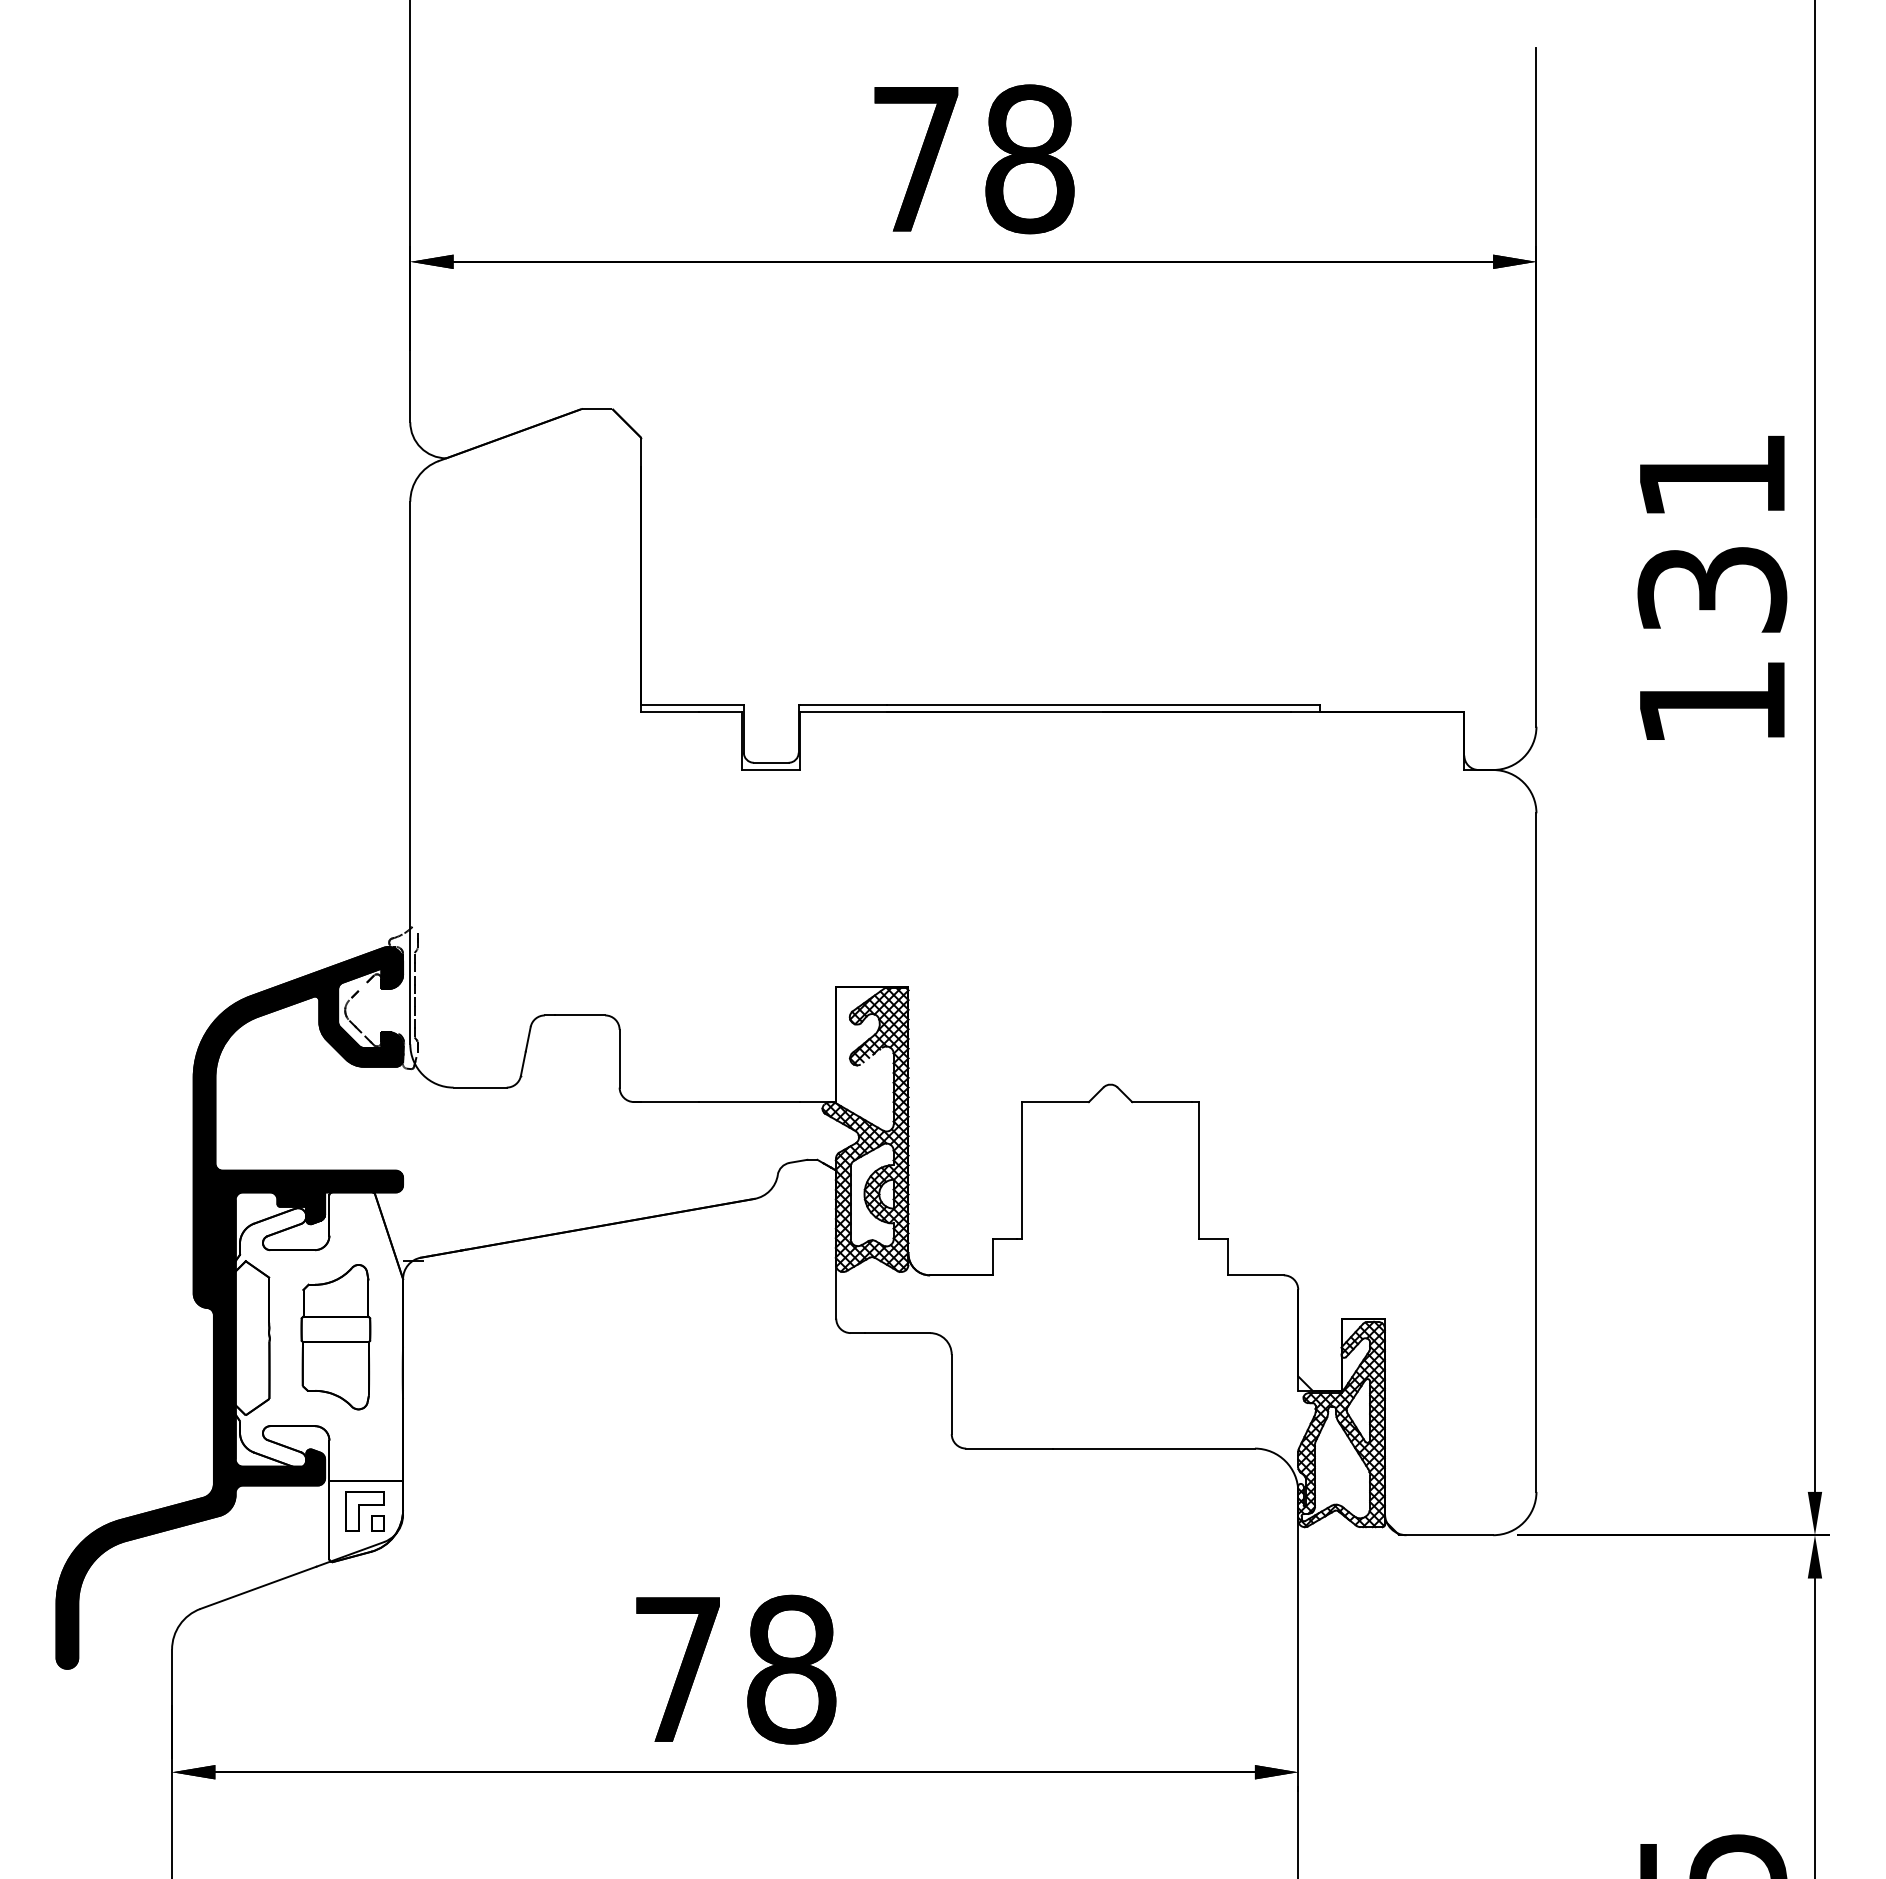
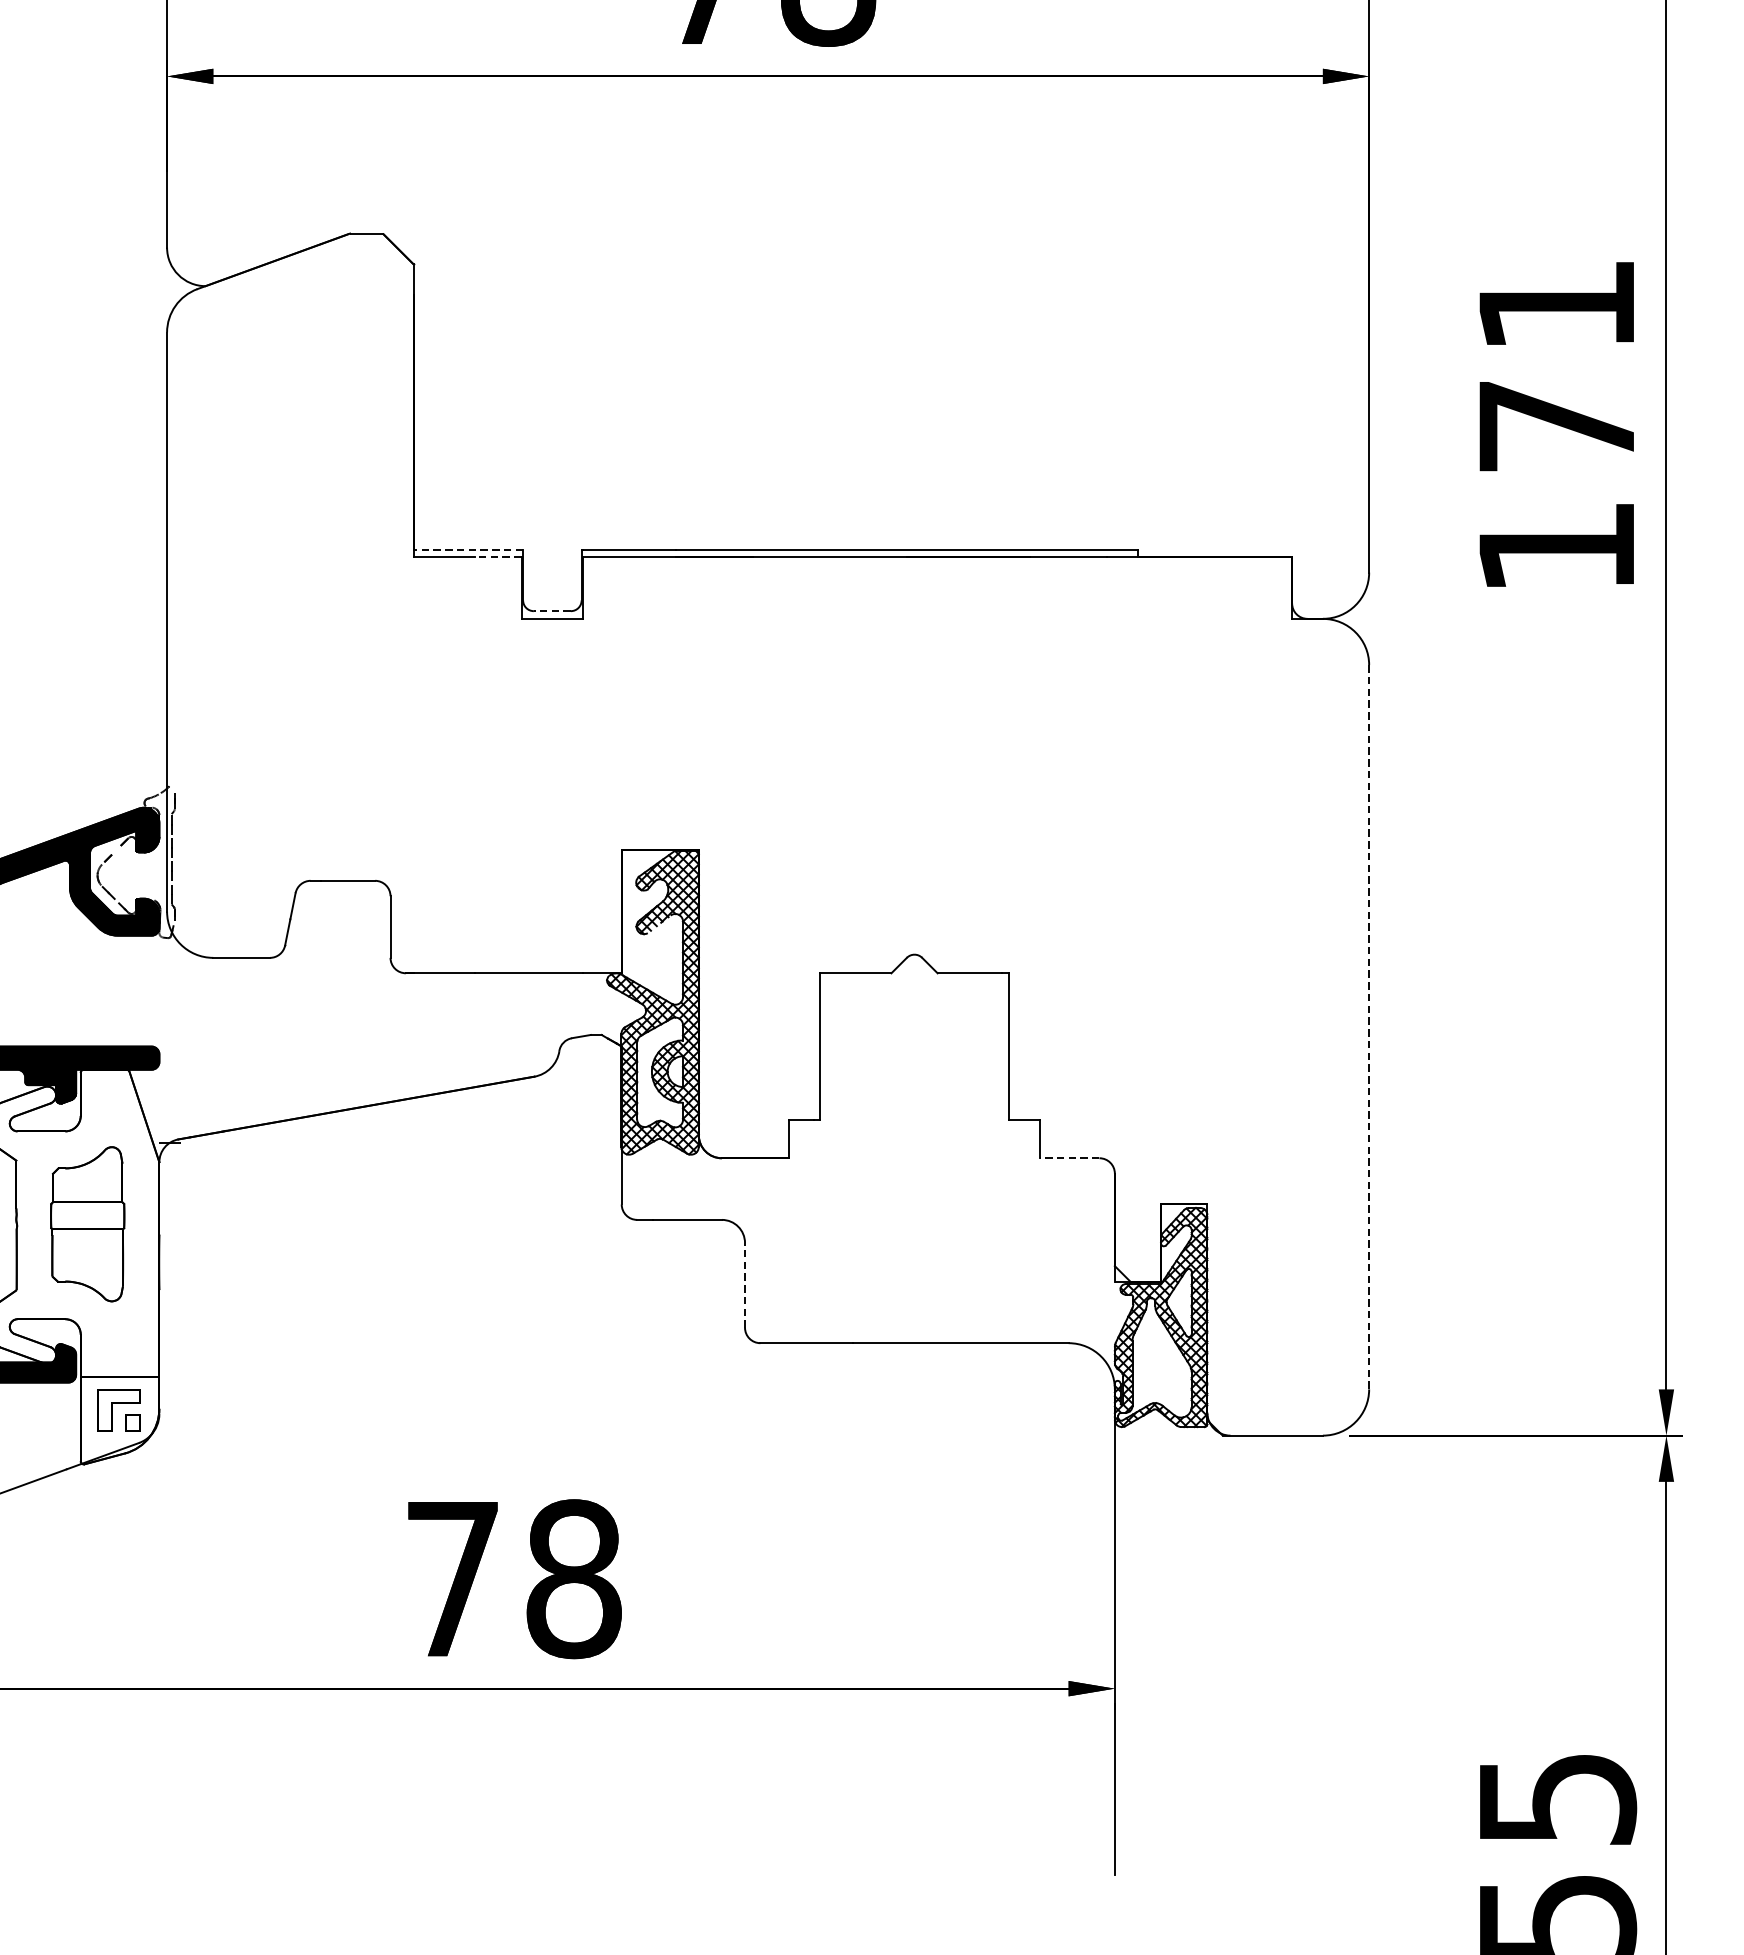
text: (1712, 589) -> (1557, 426), 131 -> 171
line: (692, 705) -> (468, 550), solid -> dashed
line: (720, 712) -> (498, 557), solid -> dashed
line: (770, 762) -> (551, 610), solid -> dashed
line: (1536, 1153) -> (1369, 1028), solid -> dashed
line: (1256, 1275) -> (1070, 1158), solid -> dashed
line: (951, 1394) -> (744, 1285), solid -> dashed

